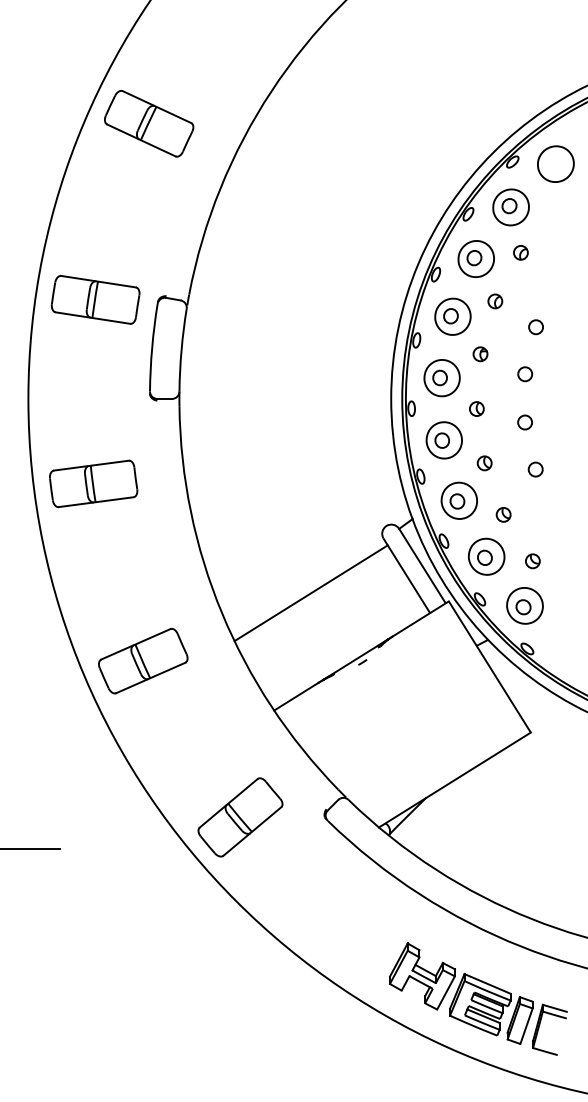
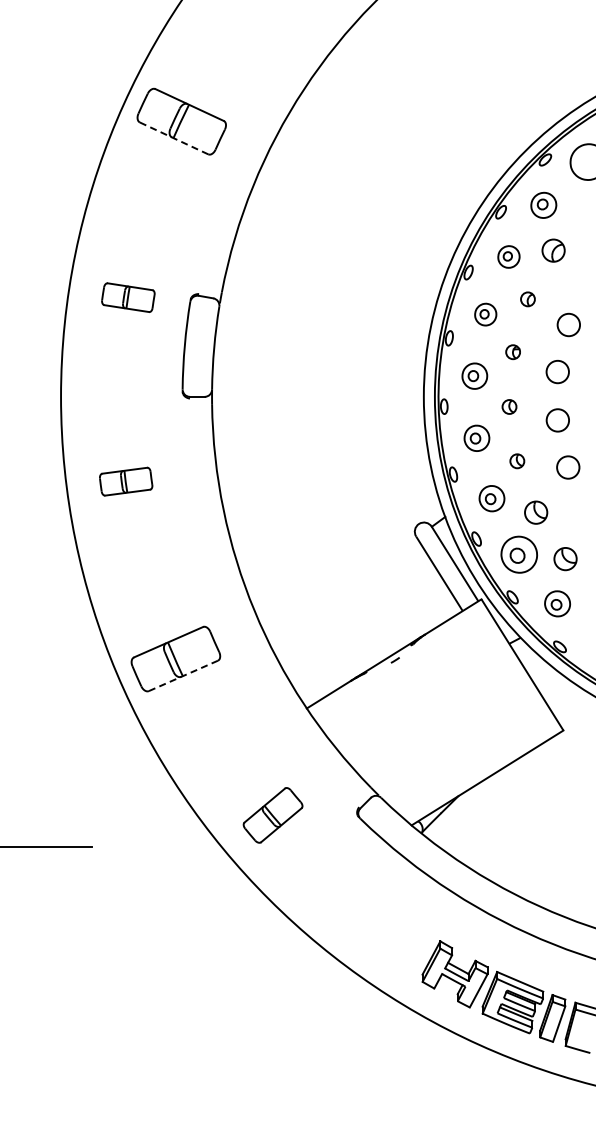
line: (141, 140) -> (174, 138), solid -> dashed
part: (510, 207) -> (543, 205), size x0.7
part: (520, 252) -> (553, 250), size x1.6
part: (475, 258) -> (508, 256), size x0.6
part: (95, 299) -> (128, 297), size x0.6
part: (452, 316) -> (485, 314), size x0.6
circle: (535, 327) -> (568, 325), size x1.6
circle: (524, 374) -> (557, 372), size x1.6
part: (441, 378) -> (474, 376), size x0.7
circle: (524, 422) -> (557, 420), size x1.6
part: (443, 440) -> (476, 438), size x0.7
circle: (535, 469) -> (568, 467), size x1.6
part: (92, 483) -> (125, 481), size x0.6
part: (458, 500) -> (491, 498), size x0.7
part: (503, 514) -> (536, 512), size x1.6
part: (532, 561) -> (565, 559), size x1.6
line: (310, 593) -> (343, 591), removed
part: (524, 605) -> (557, 603), size x0.7
line: (150, 677) -> (183, 675), solid -> dashed
part: (239, 817) -> (272, 815), size x0.7

